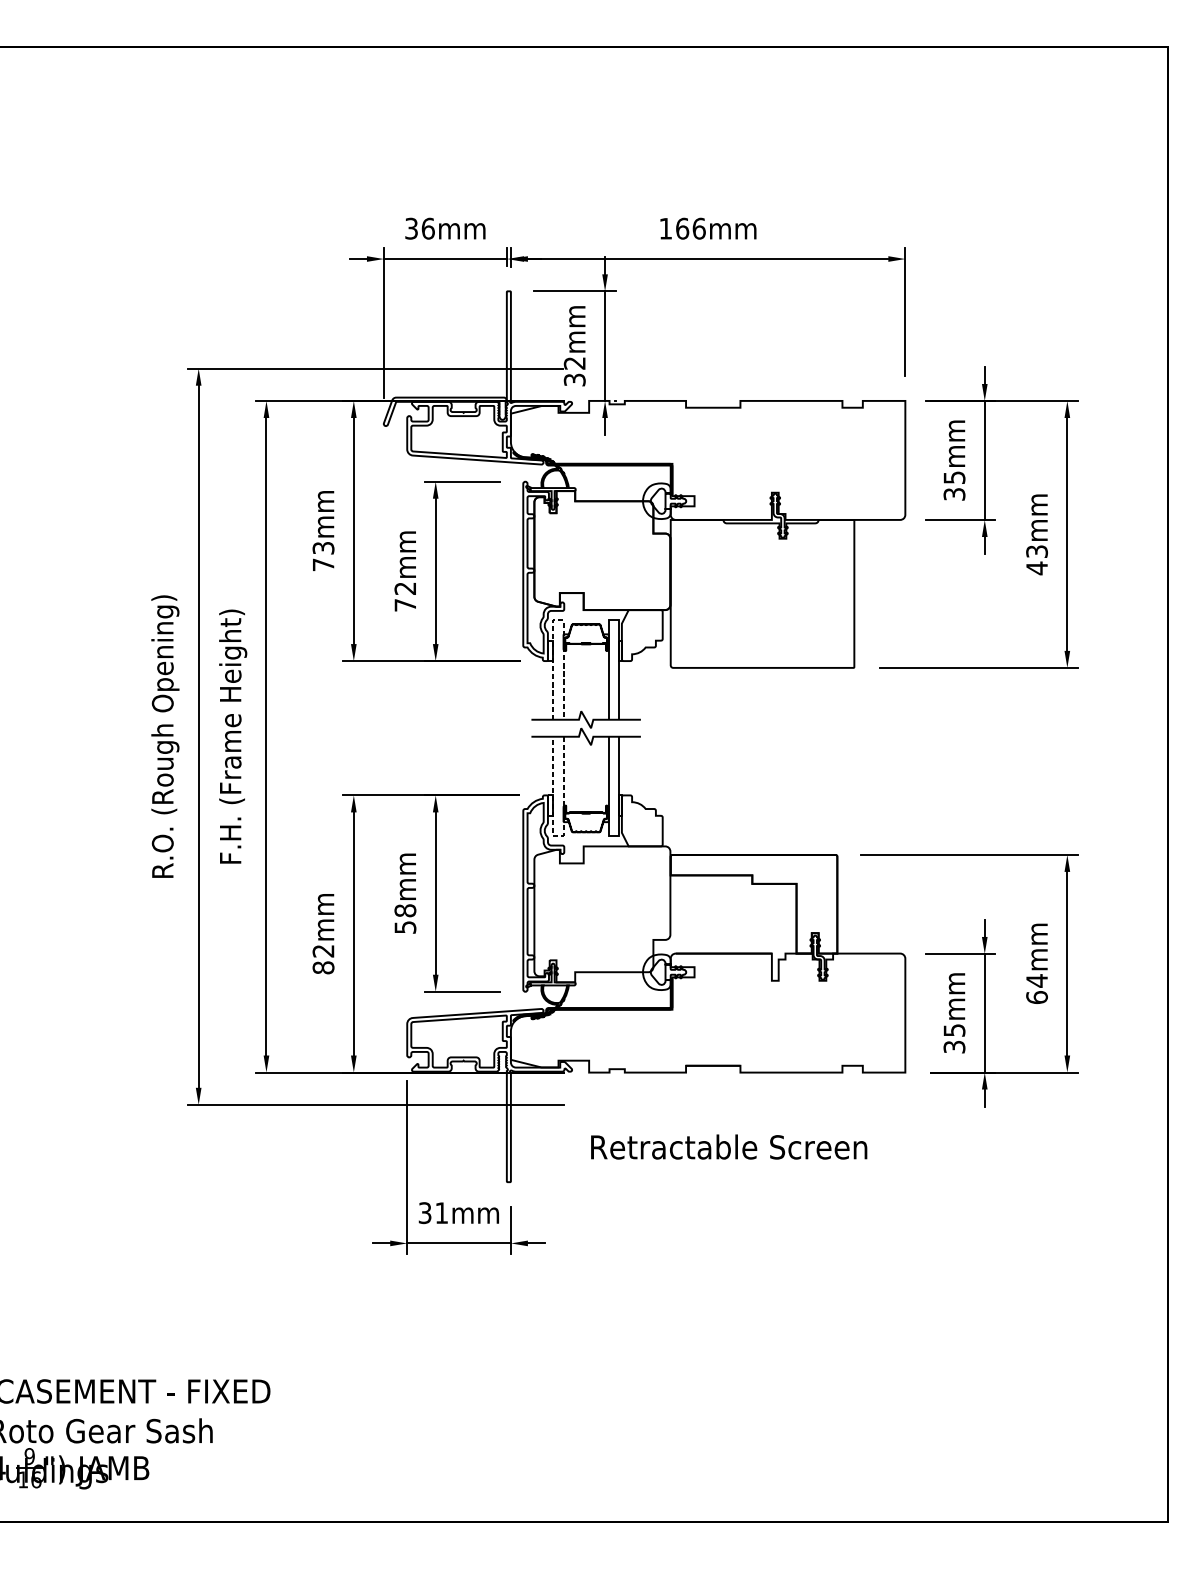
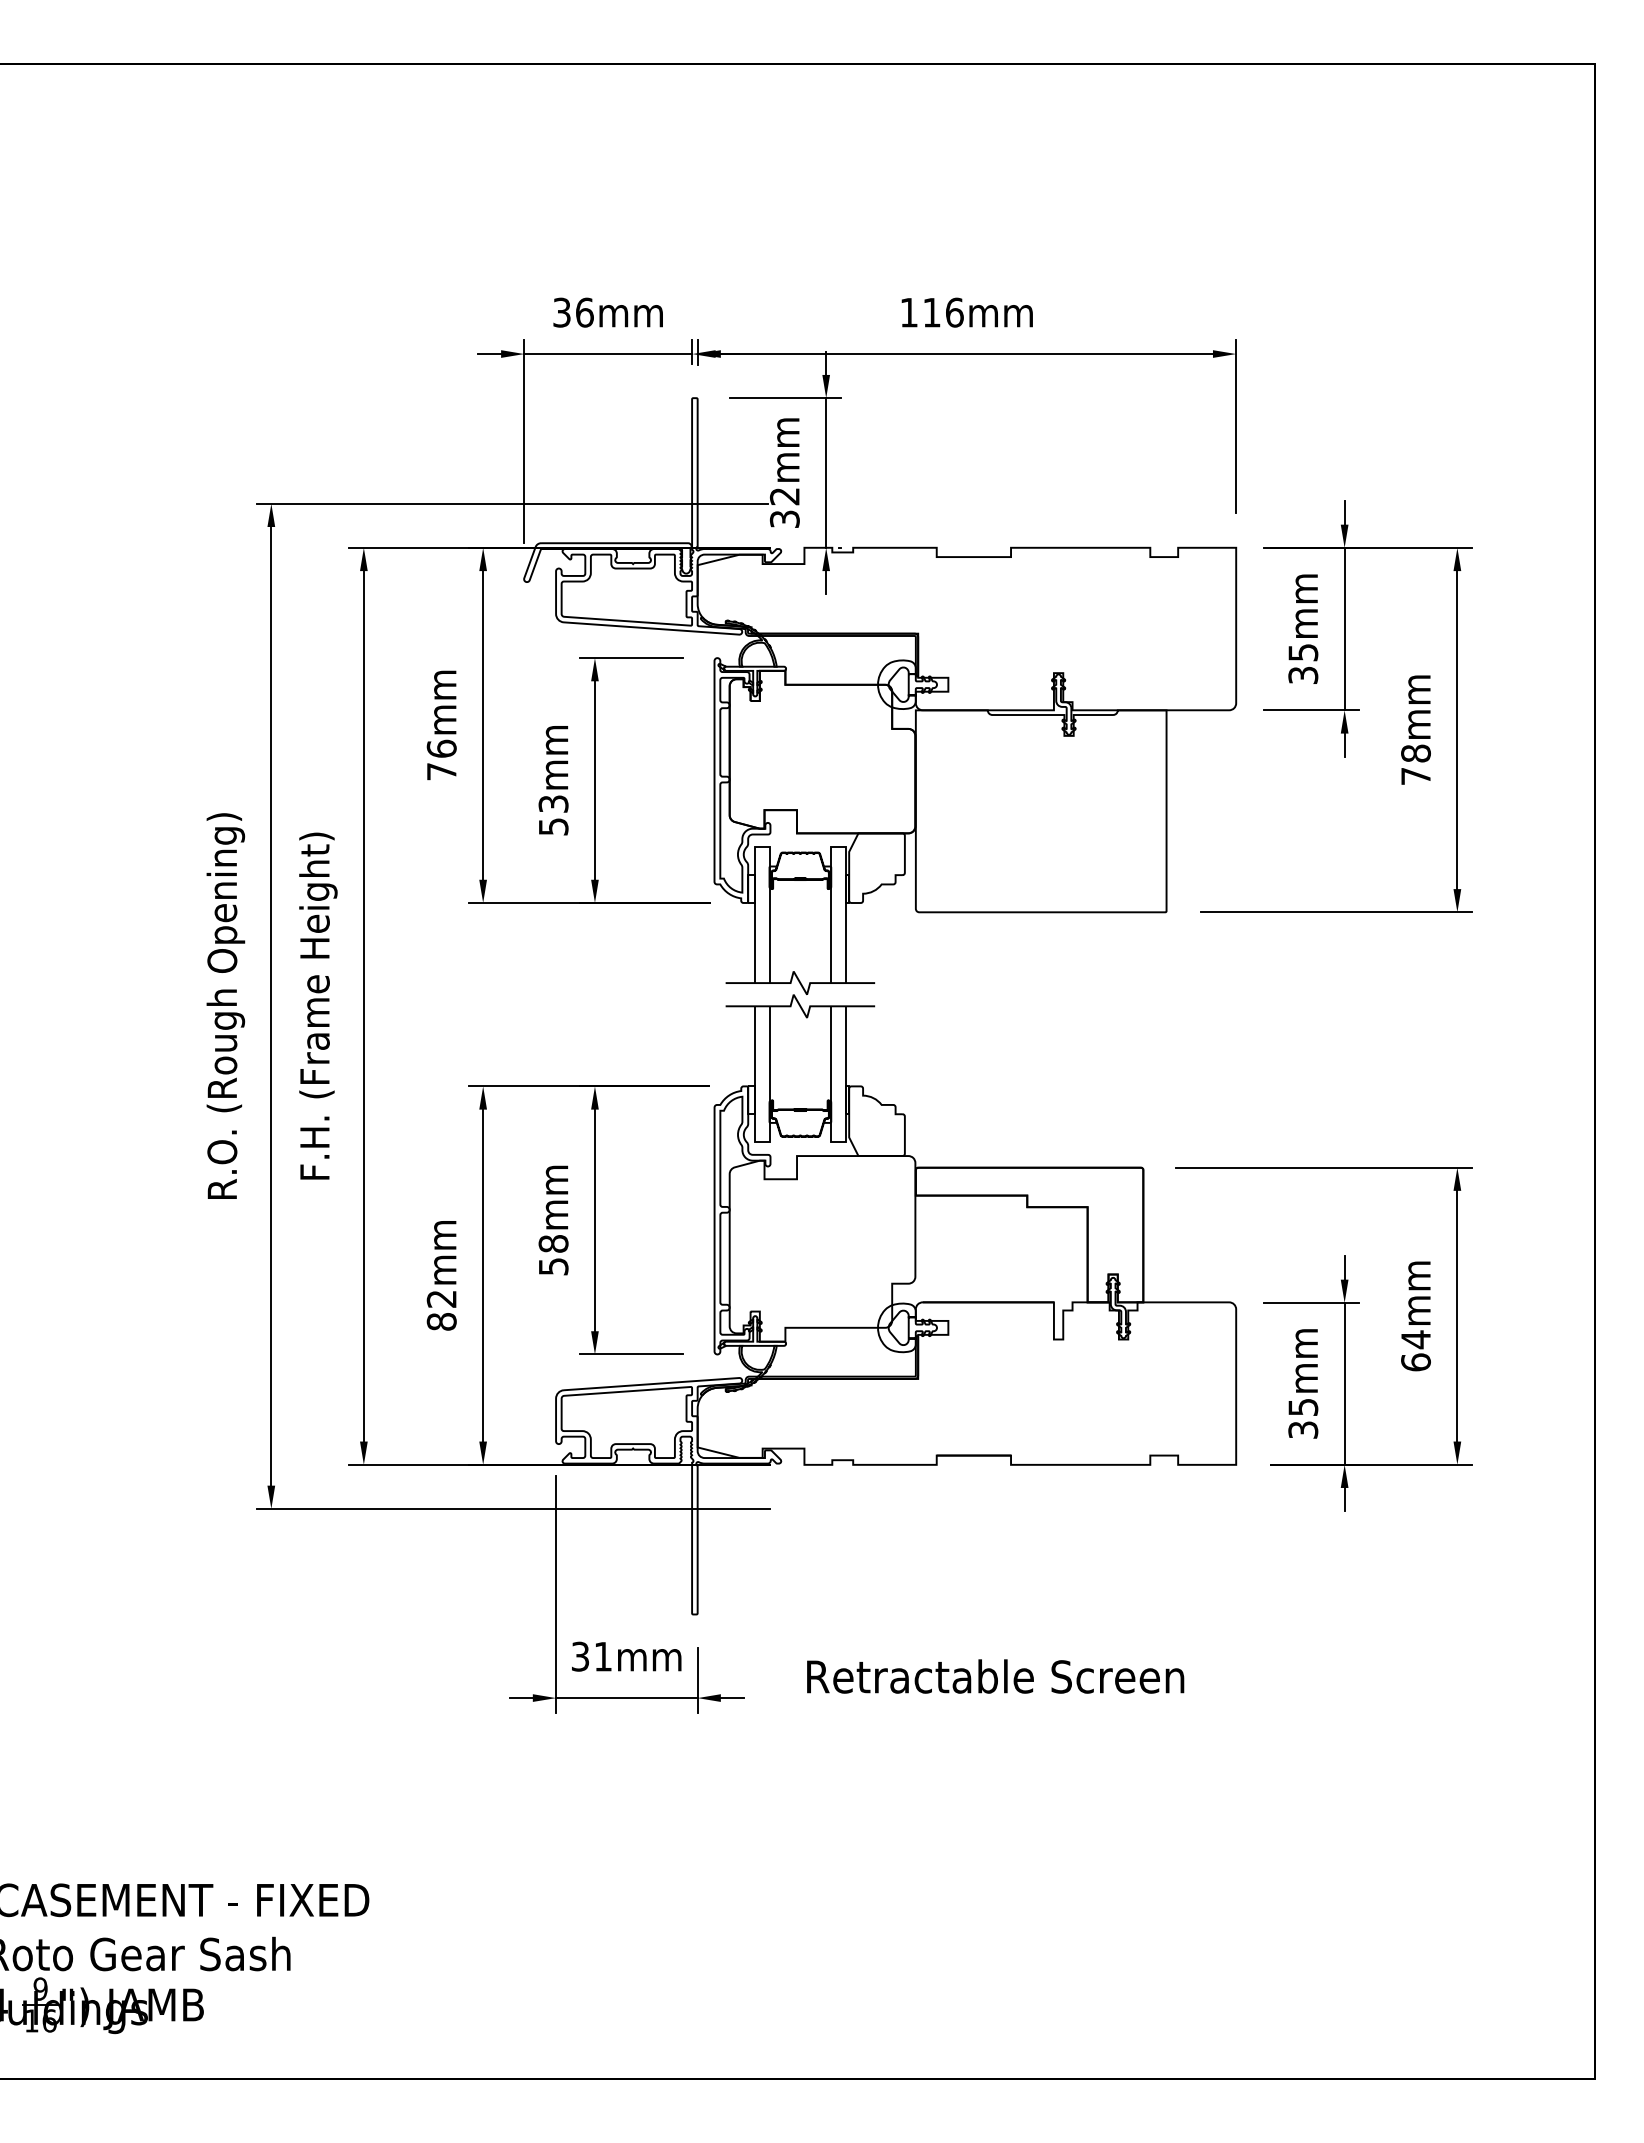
text: (682, 228) -> (932, 312), 166mm -> 116mm
text: (323, 547) -> (441, 748), 73mm -> 76mm
text: (1036, 559) -> (1415, 764), 43mm -> 78mm
text: (405, 597) -> (553, 815), 72mm -> 53mm
line: (558, 620) -> (762, 847), dashed -> solid
line: (557, 836) -> (761, 1142), dashed -> solid
text: (729, 1147) -> (995, 1676), moved

